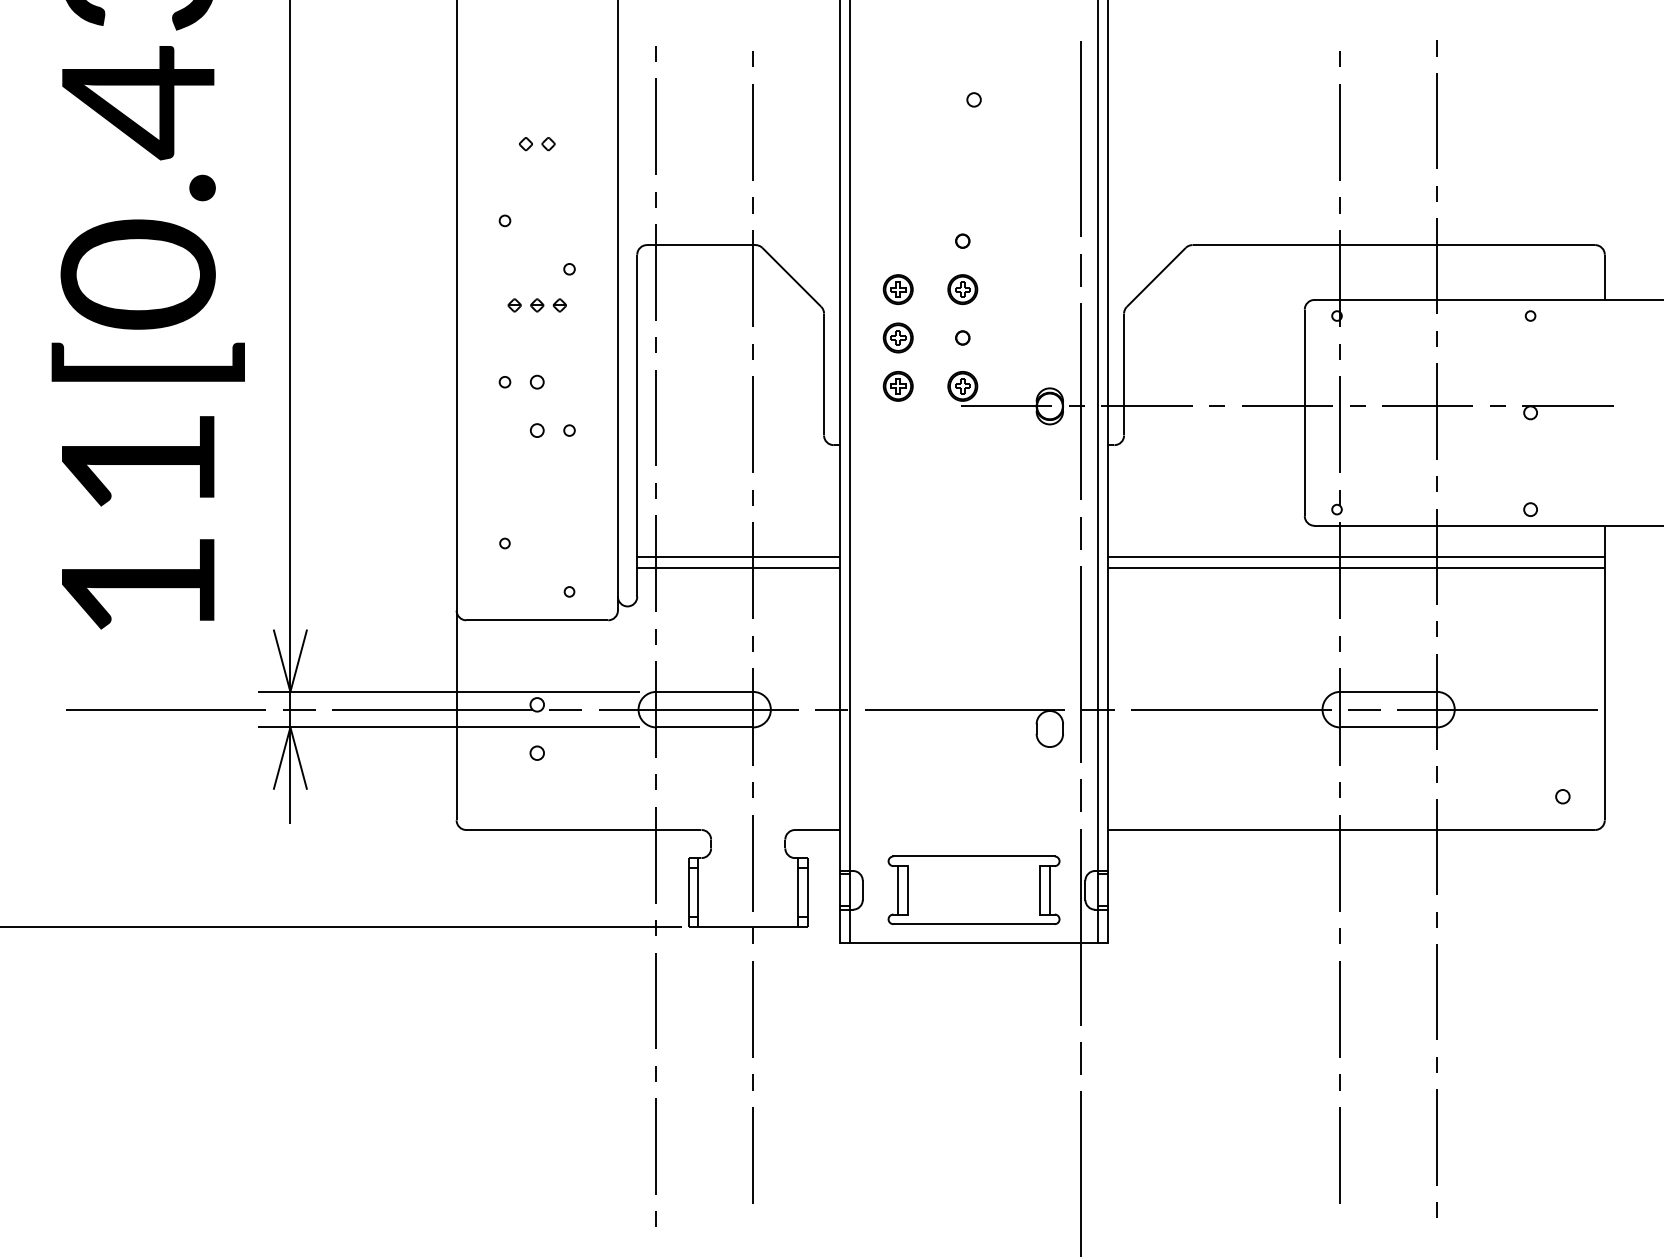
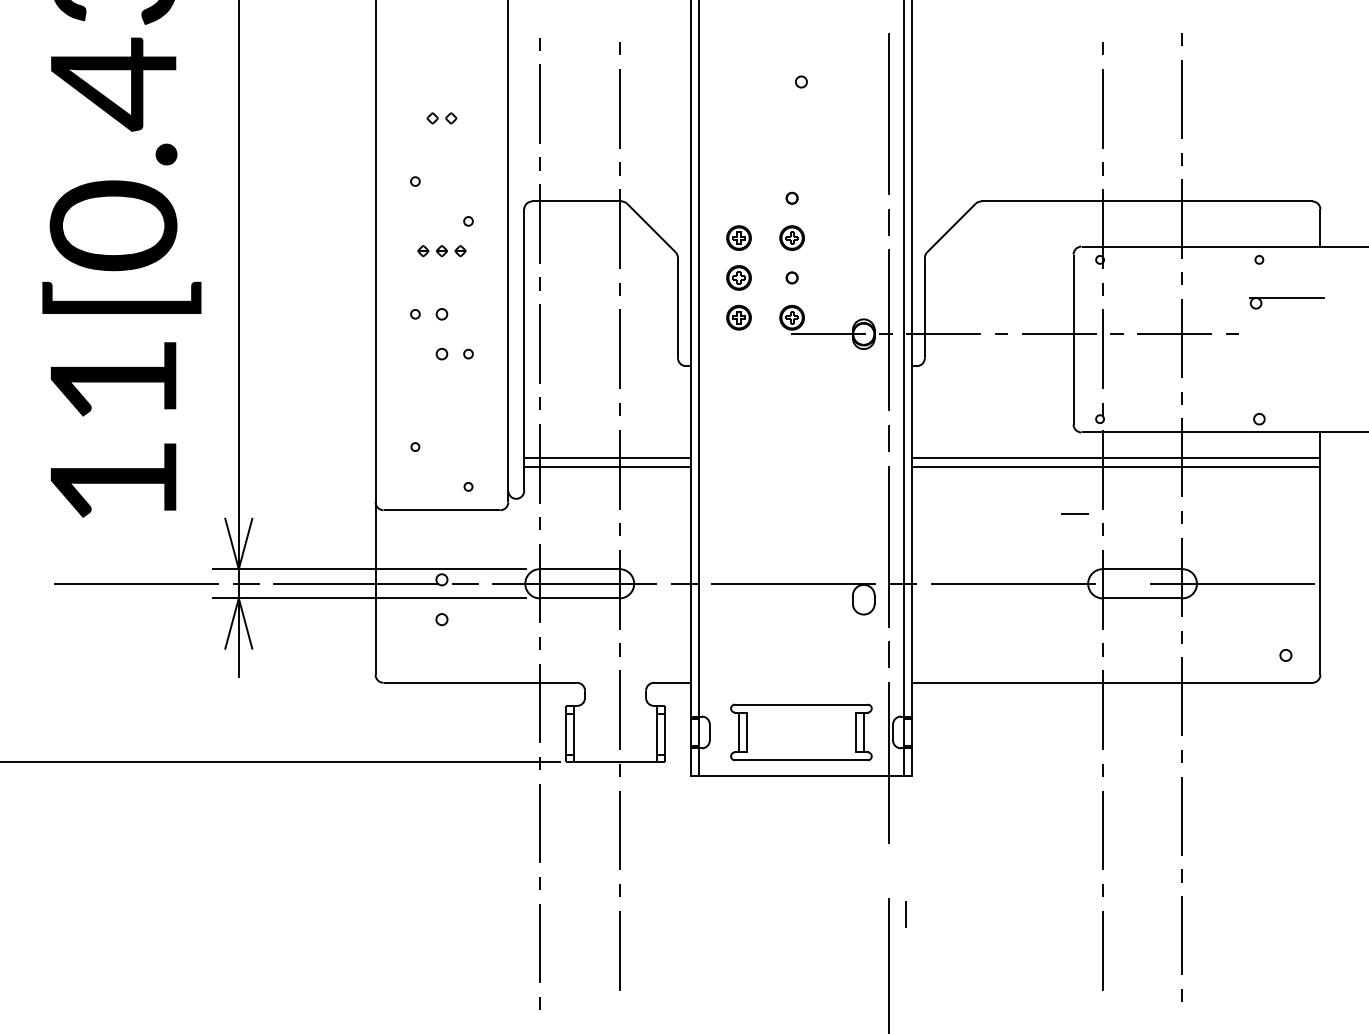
part: (1567, 412) -> (1286, 303), moved
line: (1364, 709) -> (1074, 513), moved
line: (1080, 1058) -> (905, 914), moved

